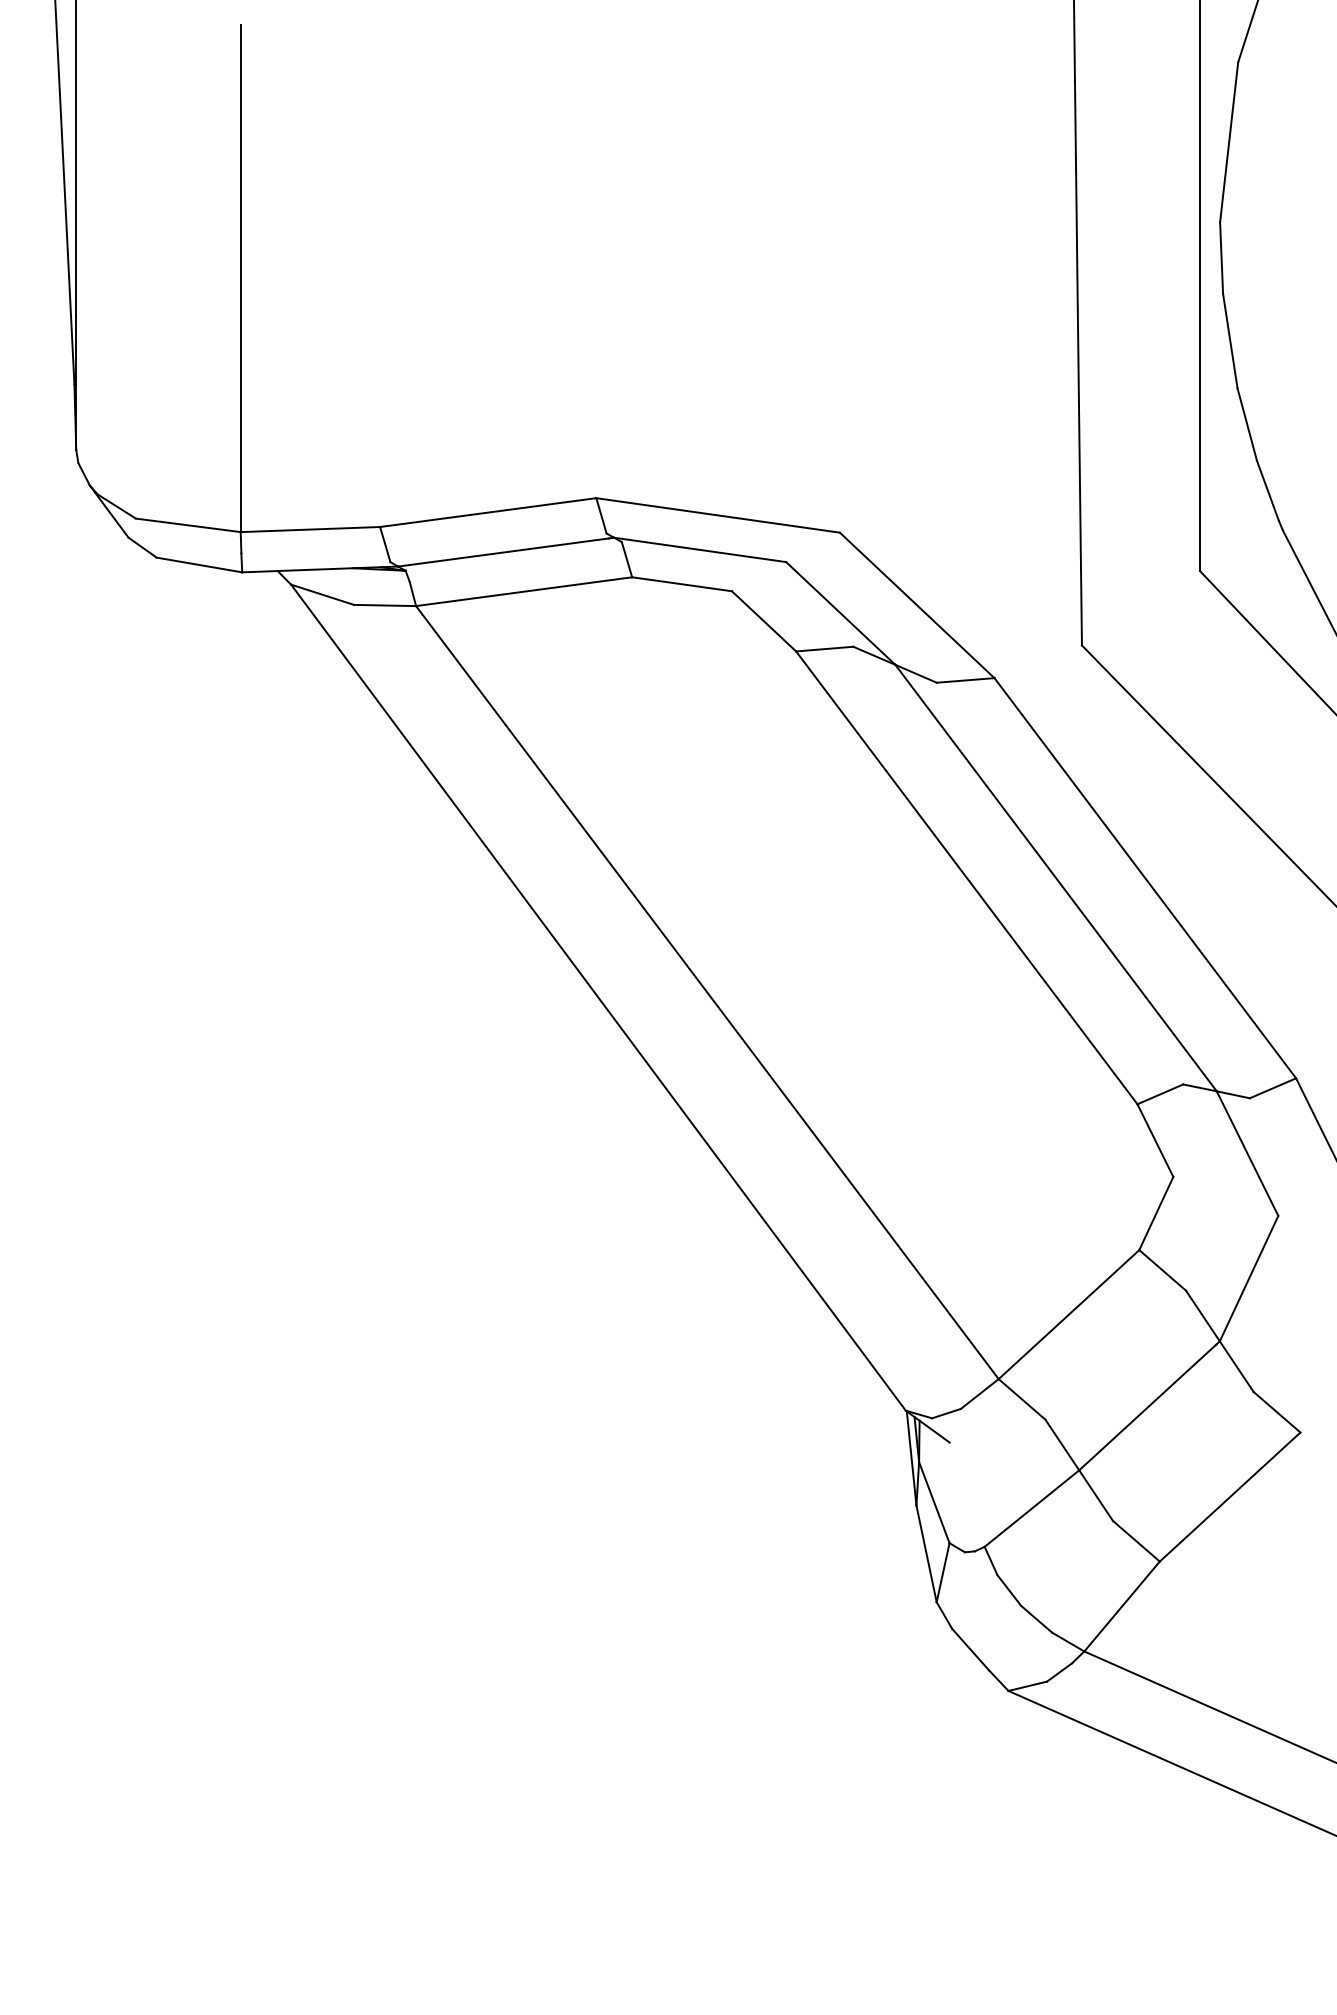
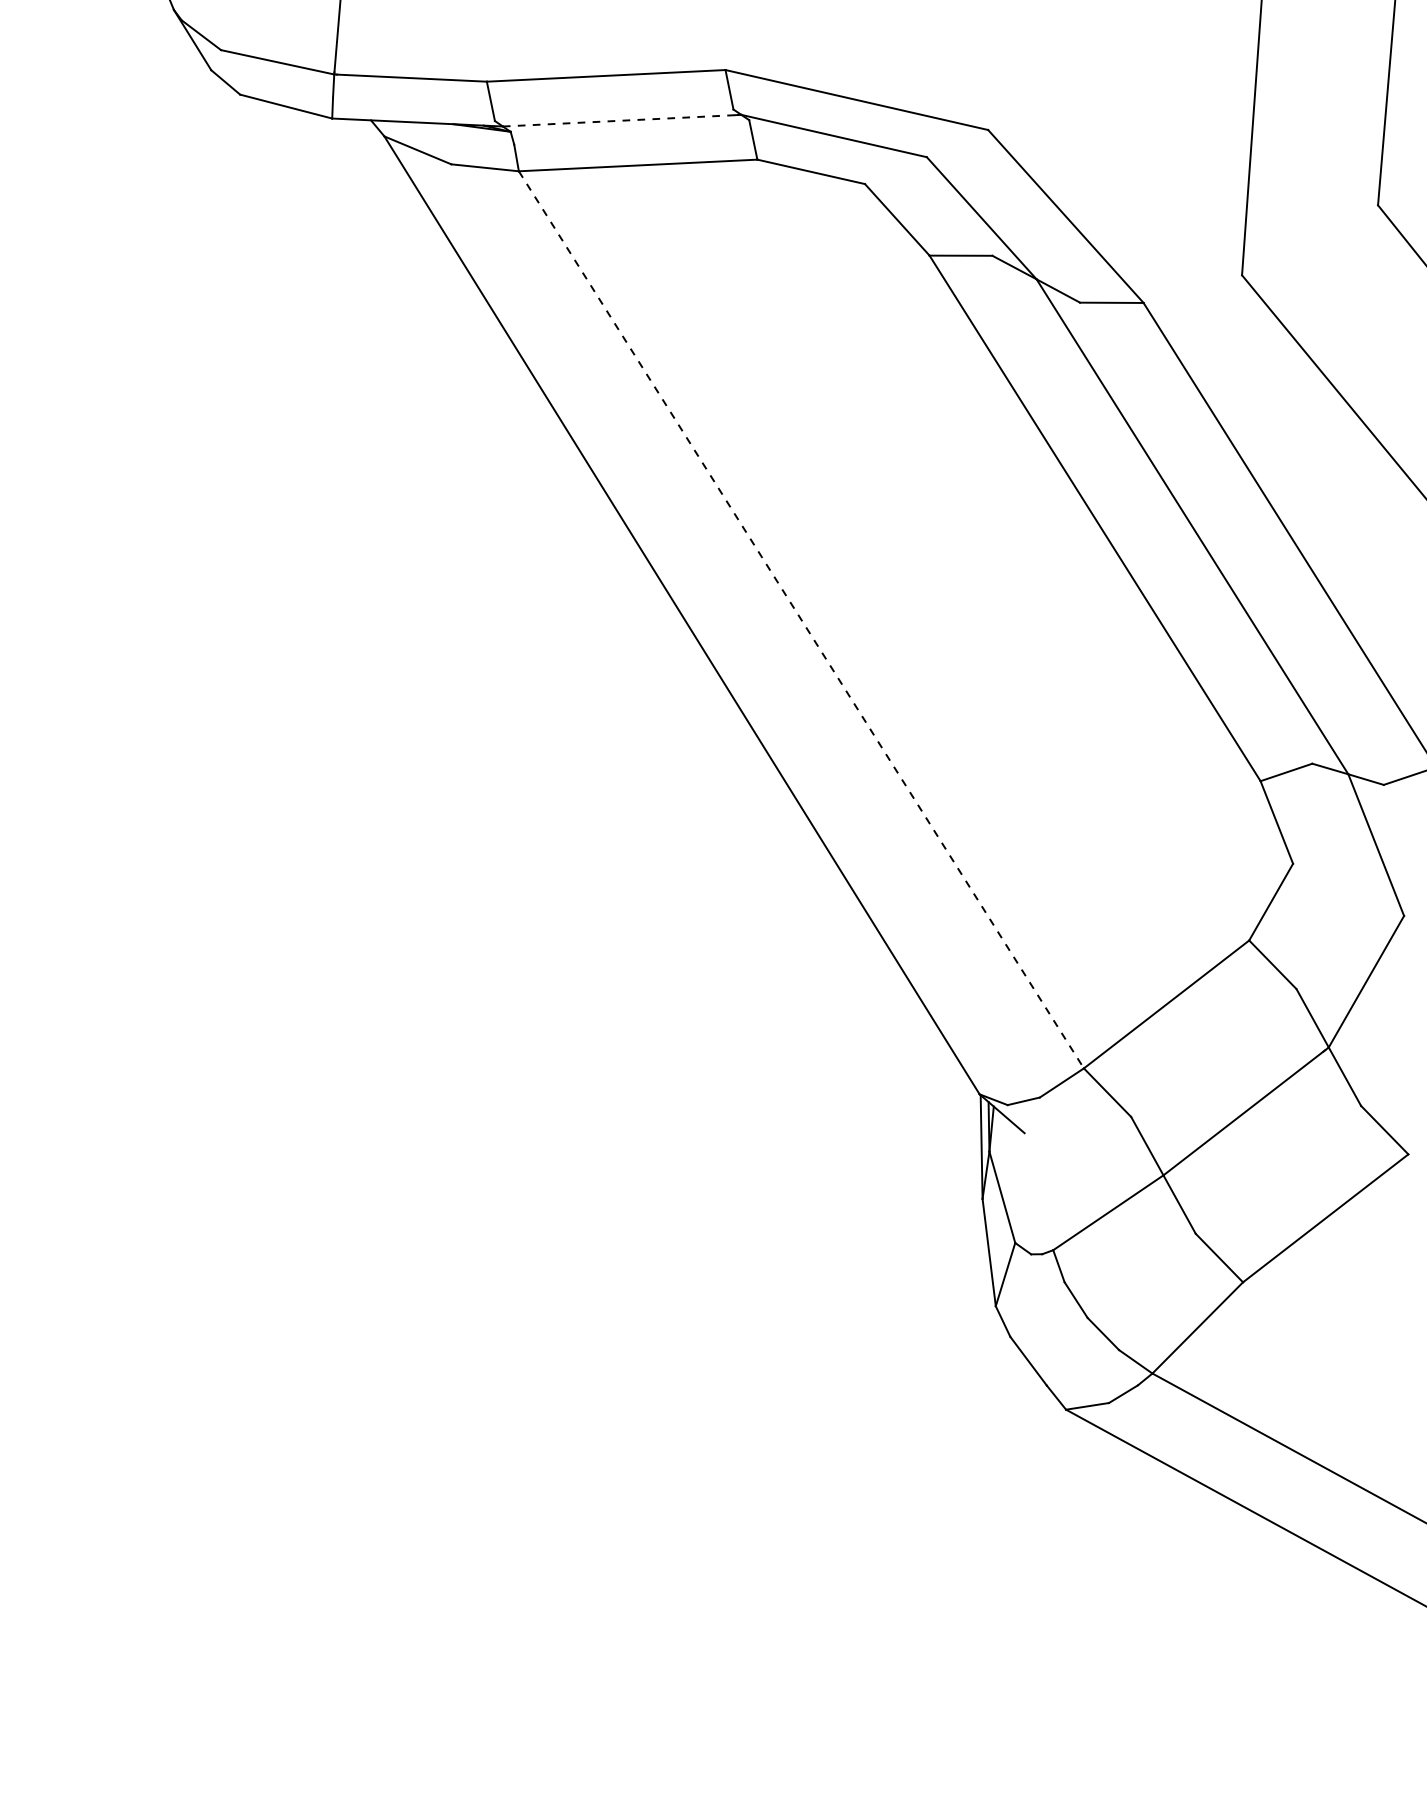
line: (503, 552) -> (619, 120), solid -> dashed
line: (707, 992) -> (801, 619), solid -> dashed

